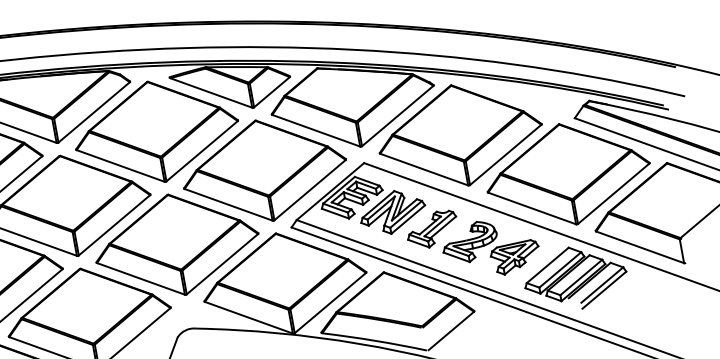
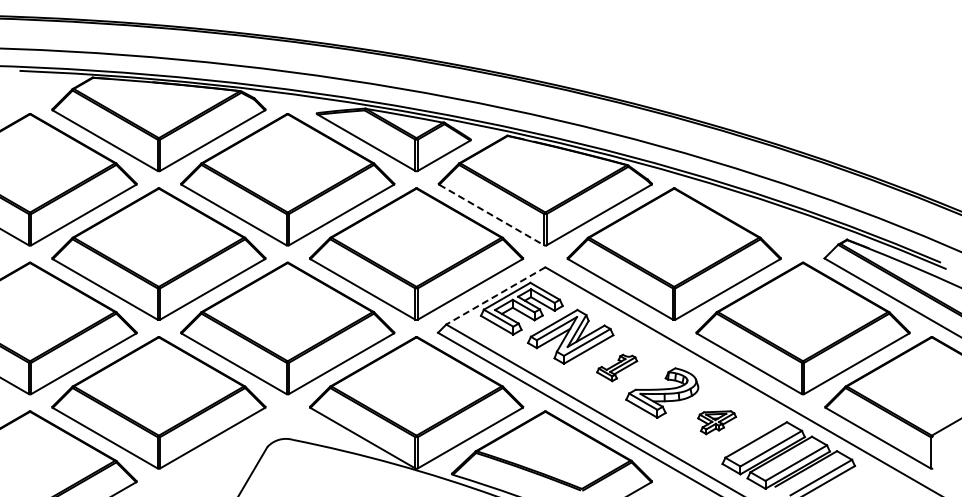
line: (316, 131) -> (491, 215), solid -> dashed
line: (330, 192) -> (495, 296), solid -> dashed
part: (431, 229) -> (616, 367), size x0.6
part: (515, 257) -> (716, 422), size x0.6

